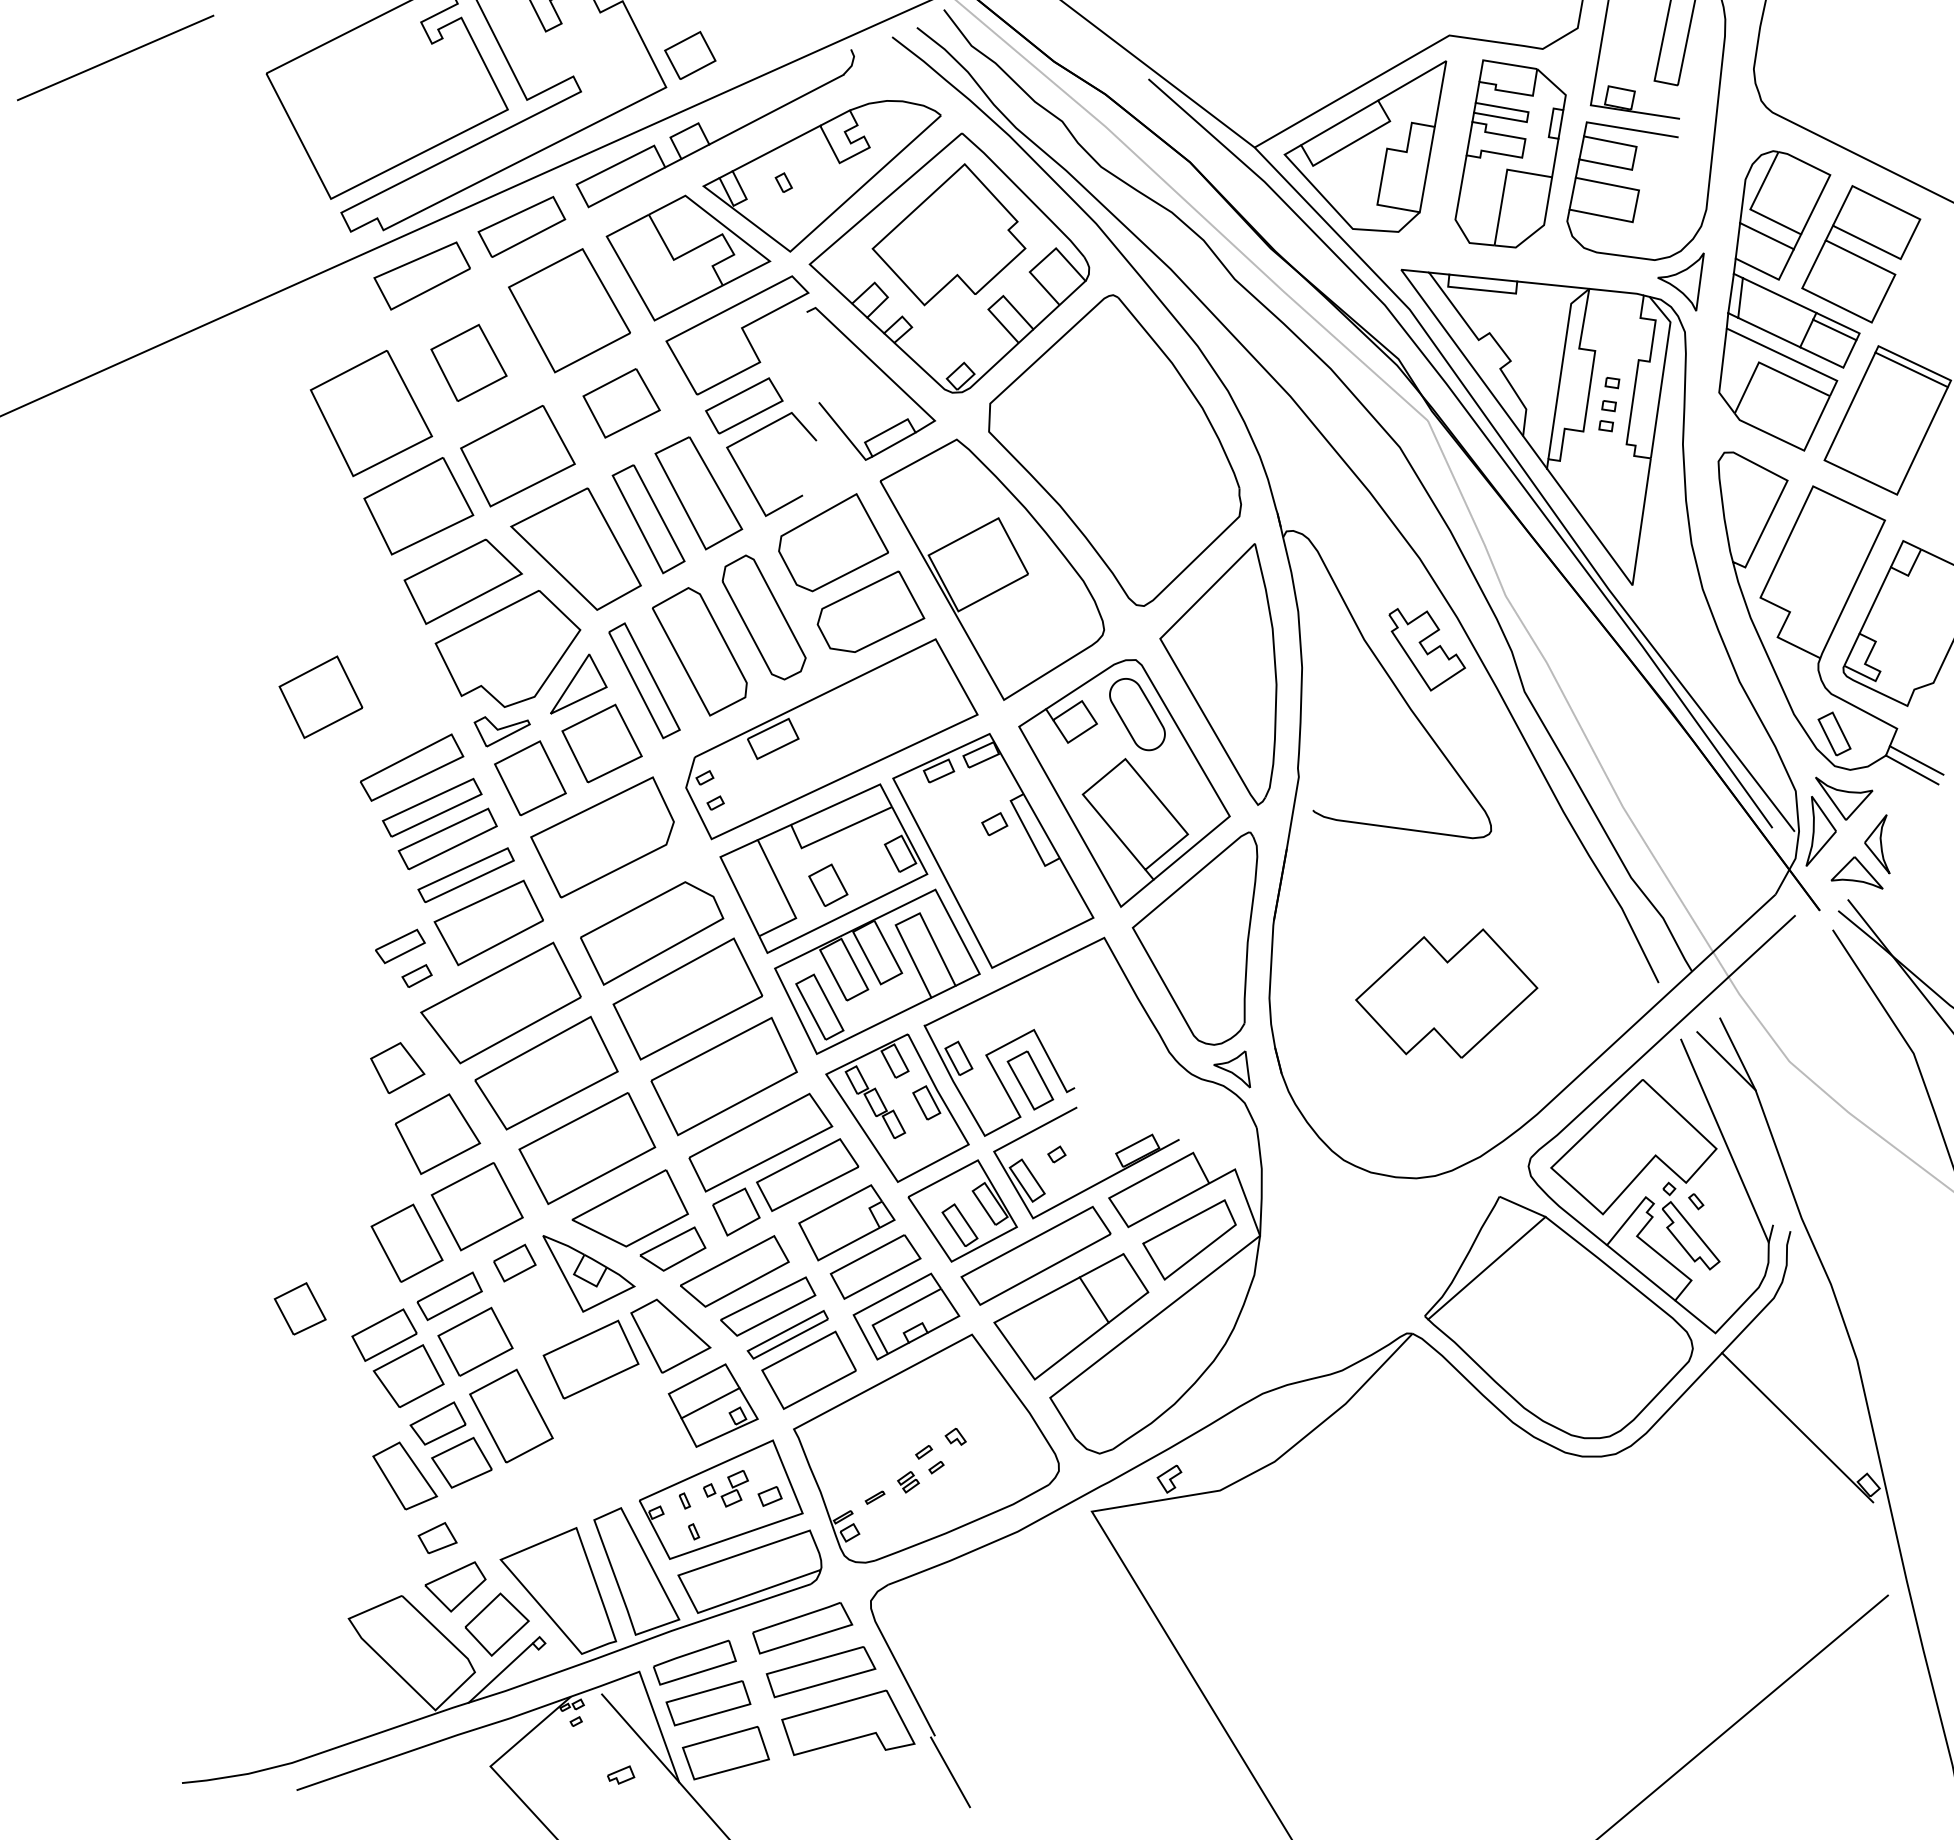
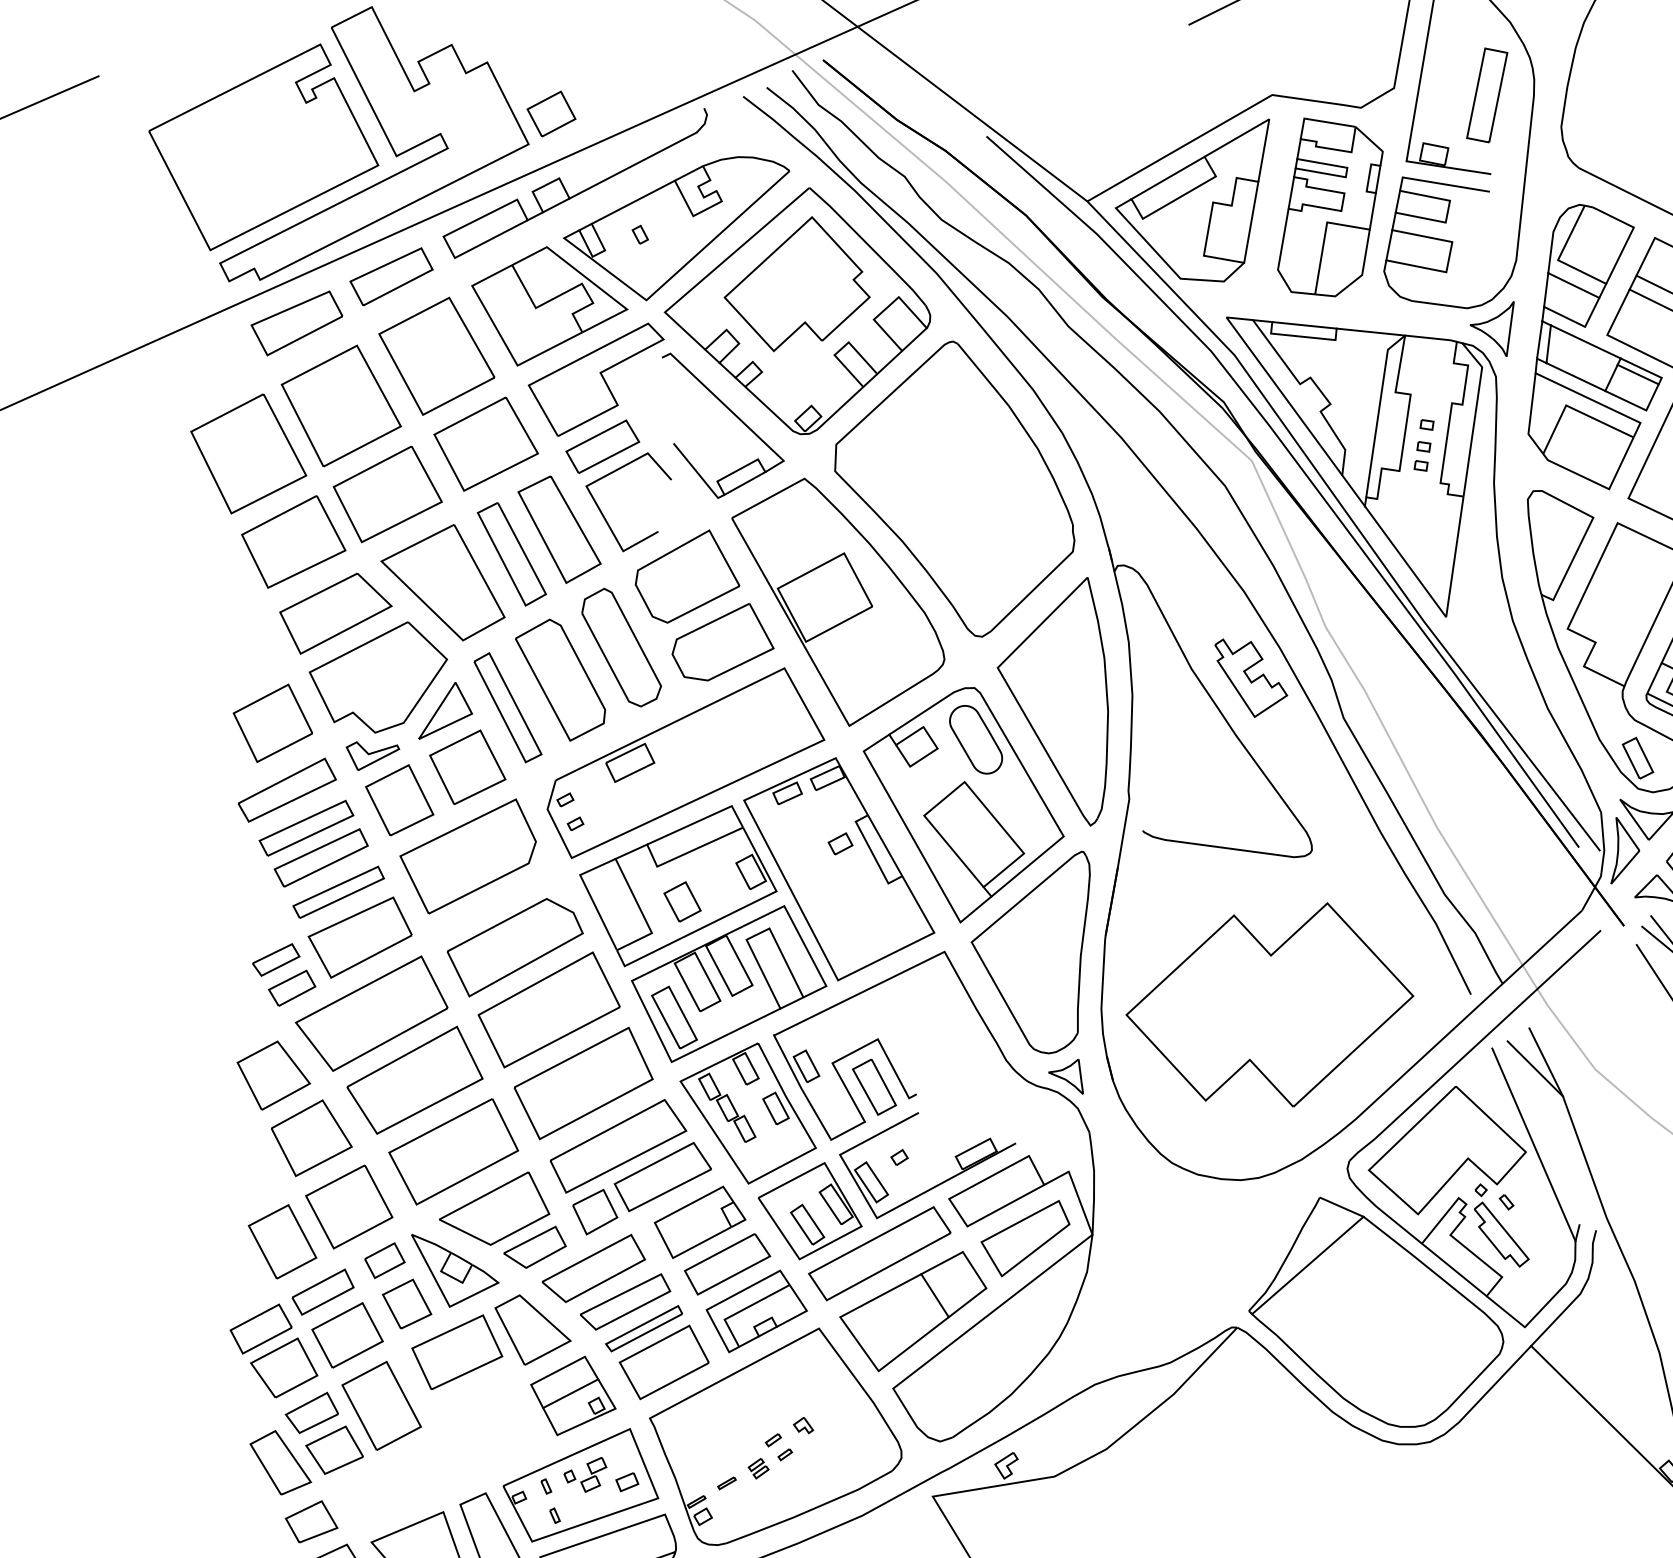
part: (468, 362) -> (340, 405), size x1.67
part: (621, 403) -> (486, 444), size x1.43
part: (320, 696) -> (272, 722), moved
part: (416, 975) -> (291, 987), size x1.67
part: (1446, 993) -> (1269, 1004), size x1.67
part: (397, 1067) -> (273, 1074), size x1.43
part: (299, 1308) -> (406, 1303), moved
part: (437, 1537) -> (311, 1521), size x1.43

